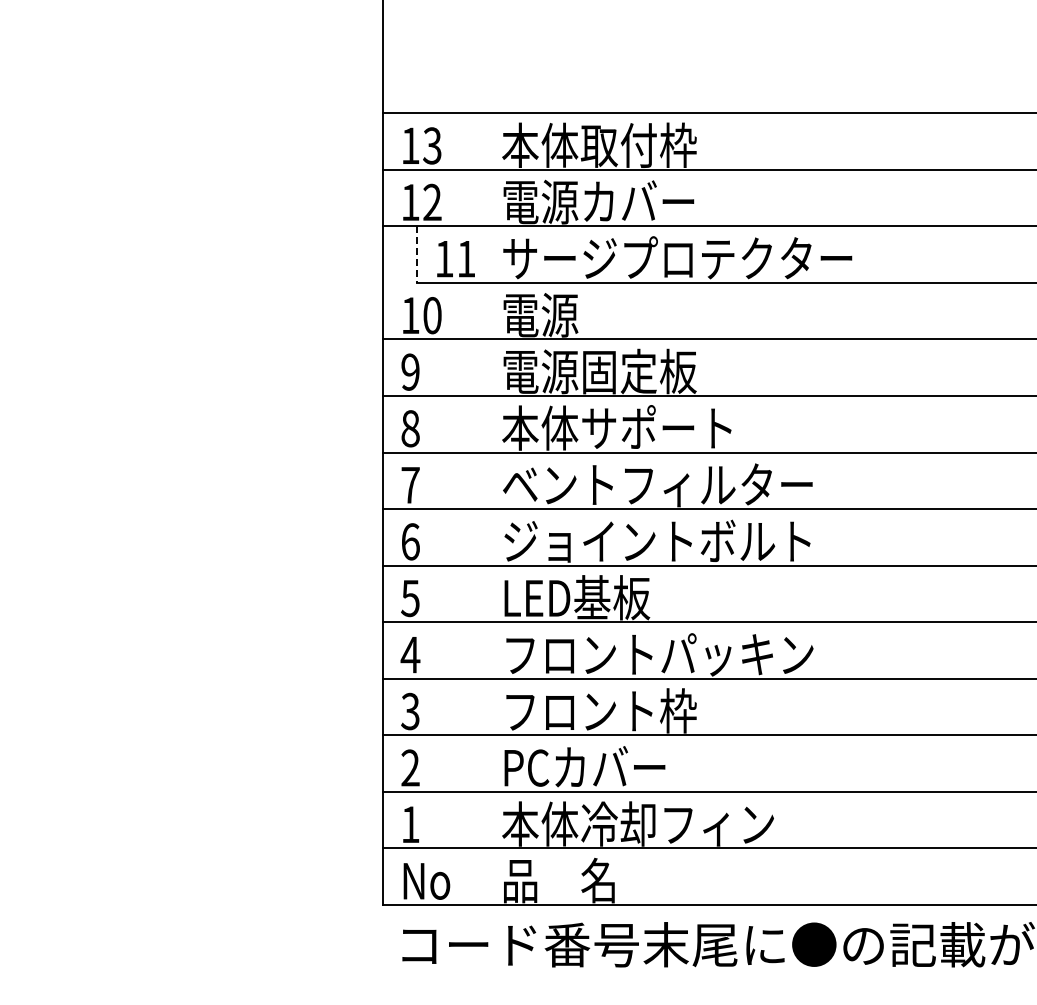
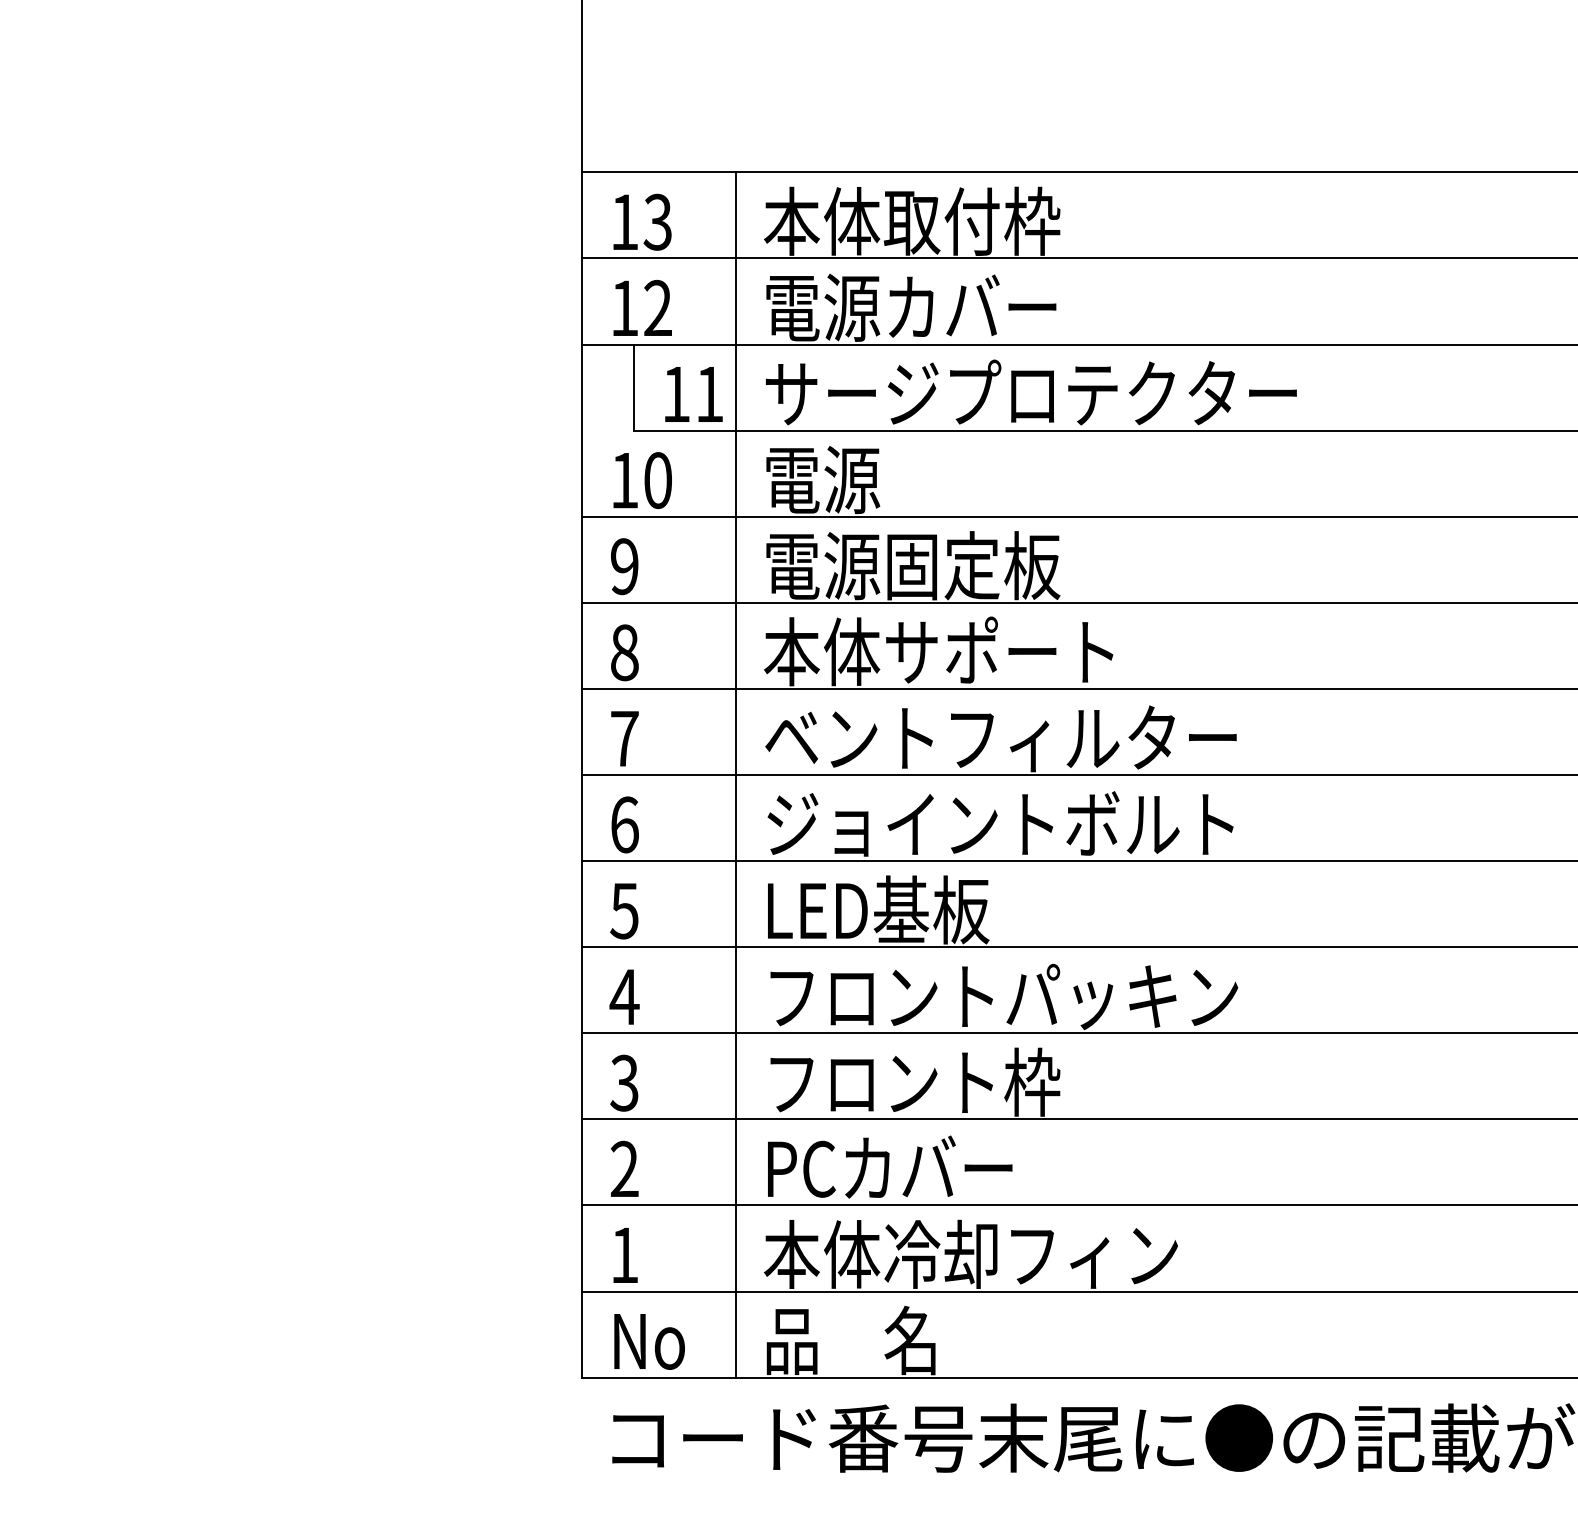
line: (416, 255) -> (633, 389), dashed -> solid
line: (483, 509) -> (735, 775), added

